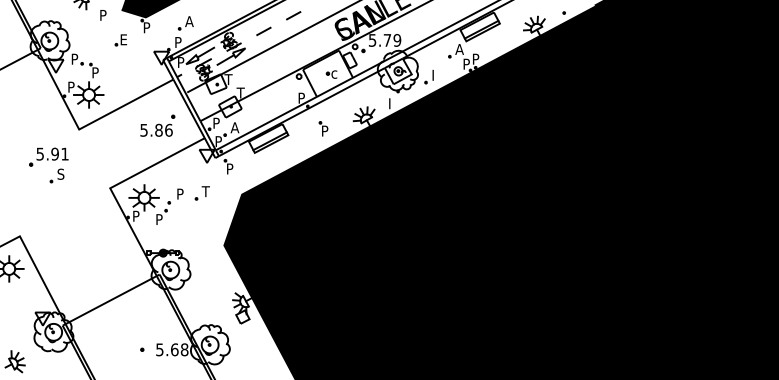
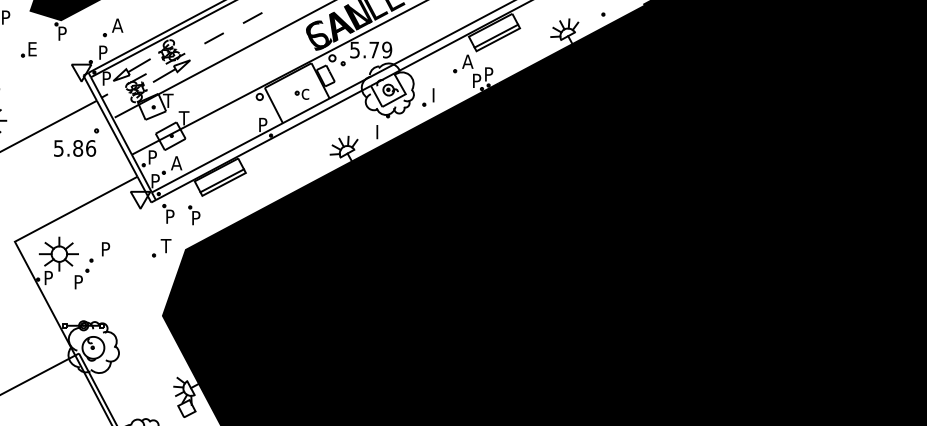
part: (157, 125) -> (76, 142), moved
part: (323, 128) -> (194, 214), moved
part: (201, 193) -> (160, 248), moved

